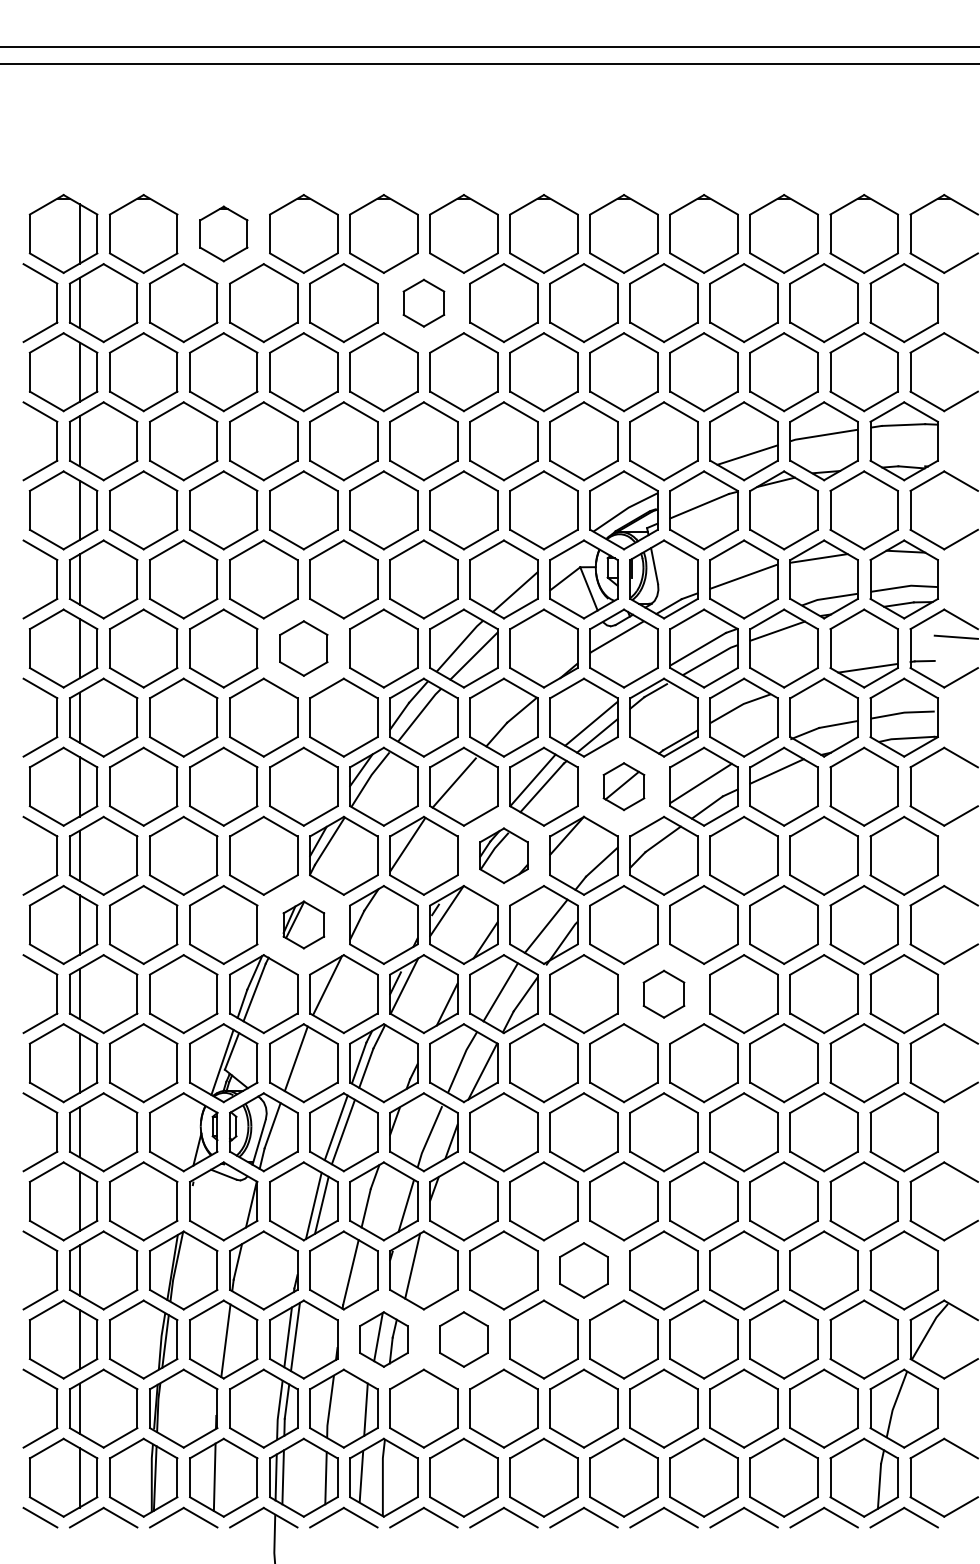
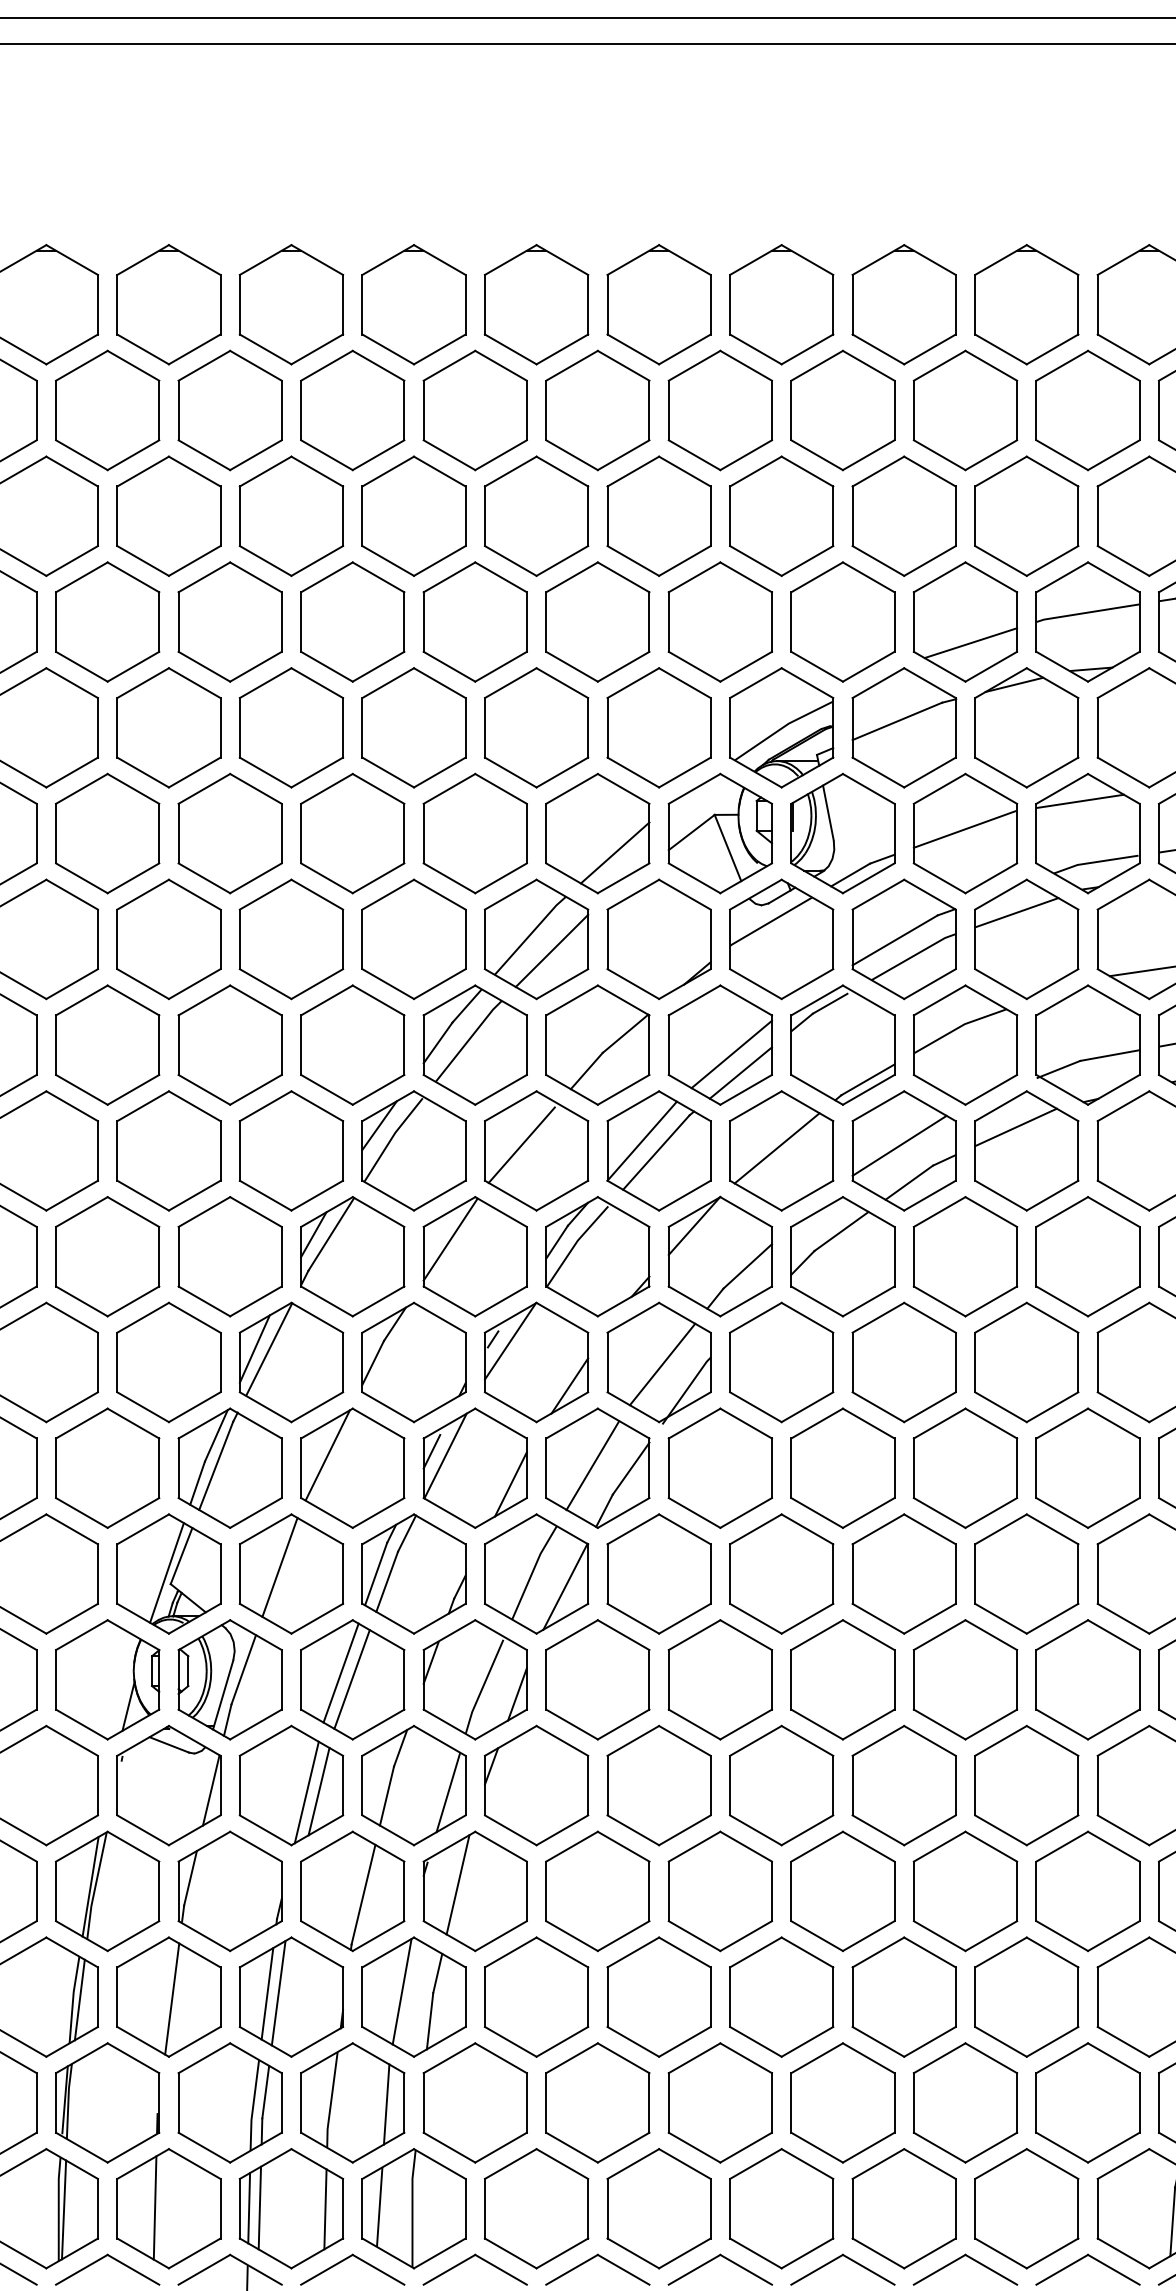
part: (223, 233) -> (168, 303), size x1.43
part: (423, 303) -> (474, 411), size x1.67
part: (303, 648) -> (290, 939), size x1.43
part: (623, 786) -> (780, 1150), size x1.67
part: (503, 855) -> (597, 1256), size x1.43
part: (303, 924) -> (290, 1361), size x1.67
part: (663, 994) -> (842, 1468), size x1.67
part: (583, 1270) -> (719, 1891), size x1.43
part: (383, 1339) -> (413, 1997), size x1.43
part: (463, 1339) -> (535, 1997), size x1.43

